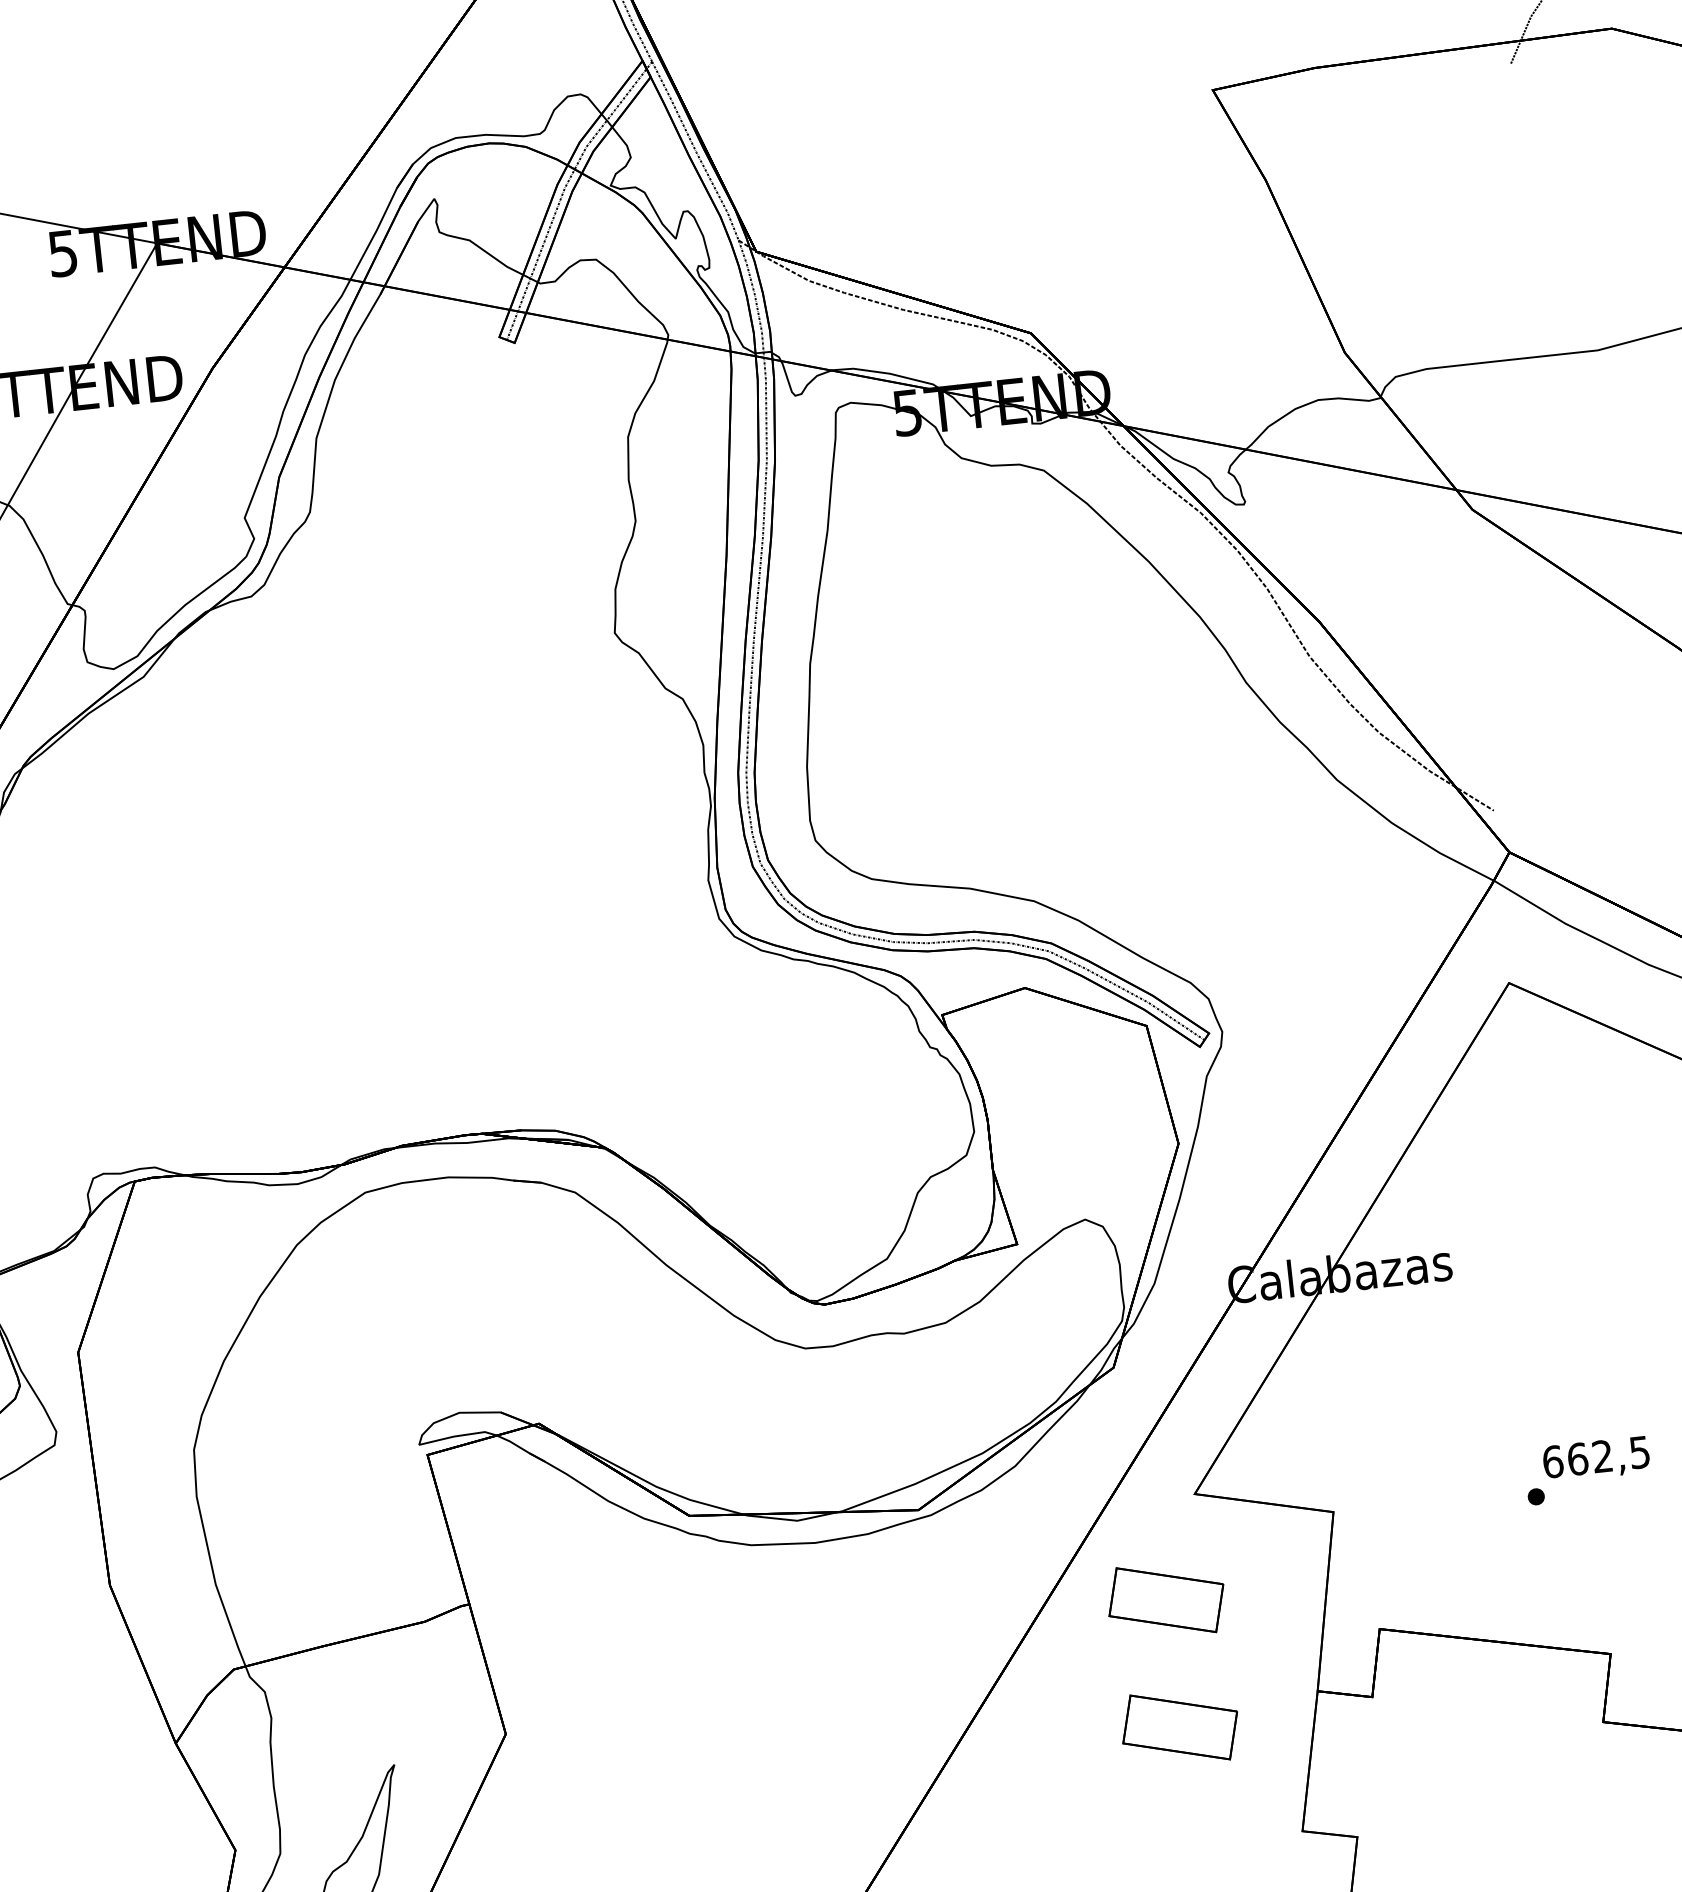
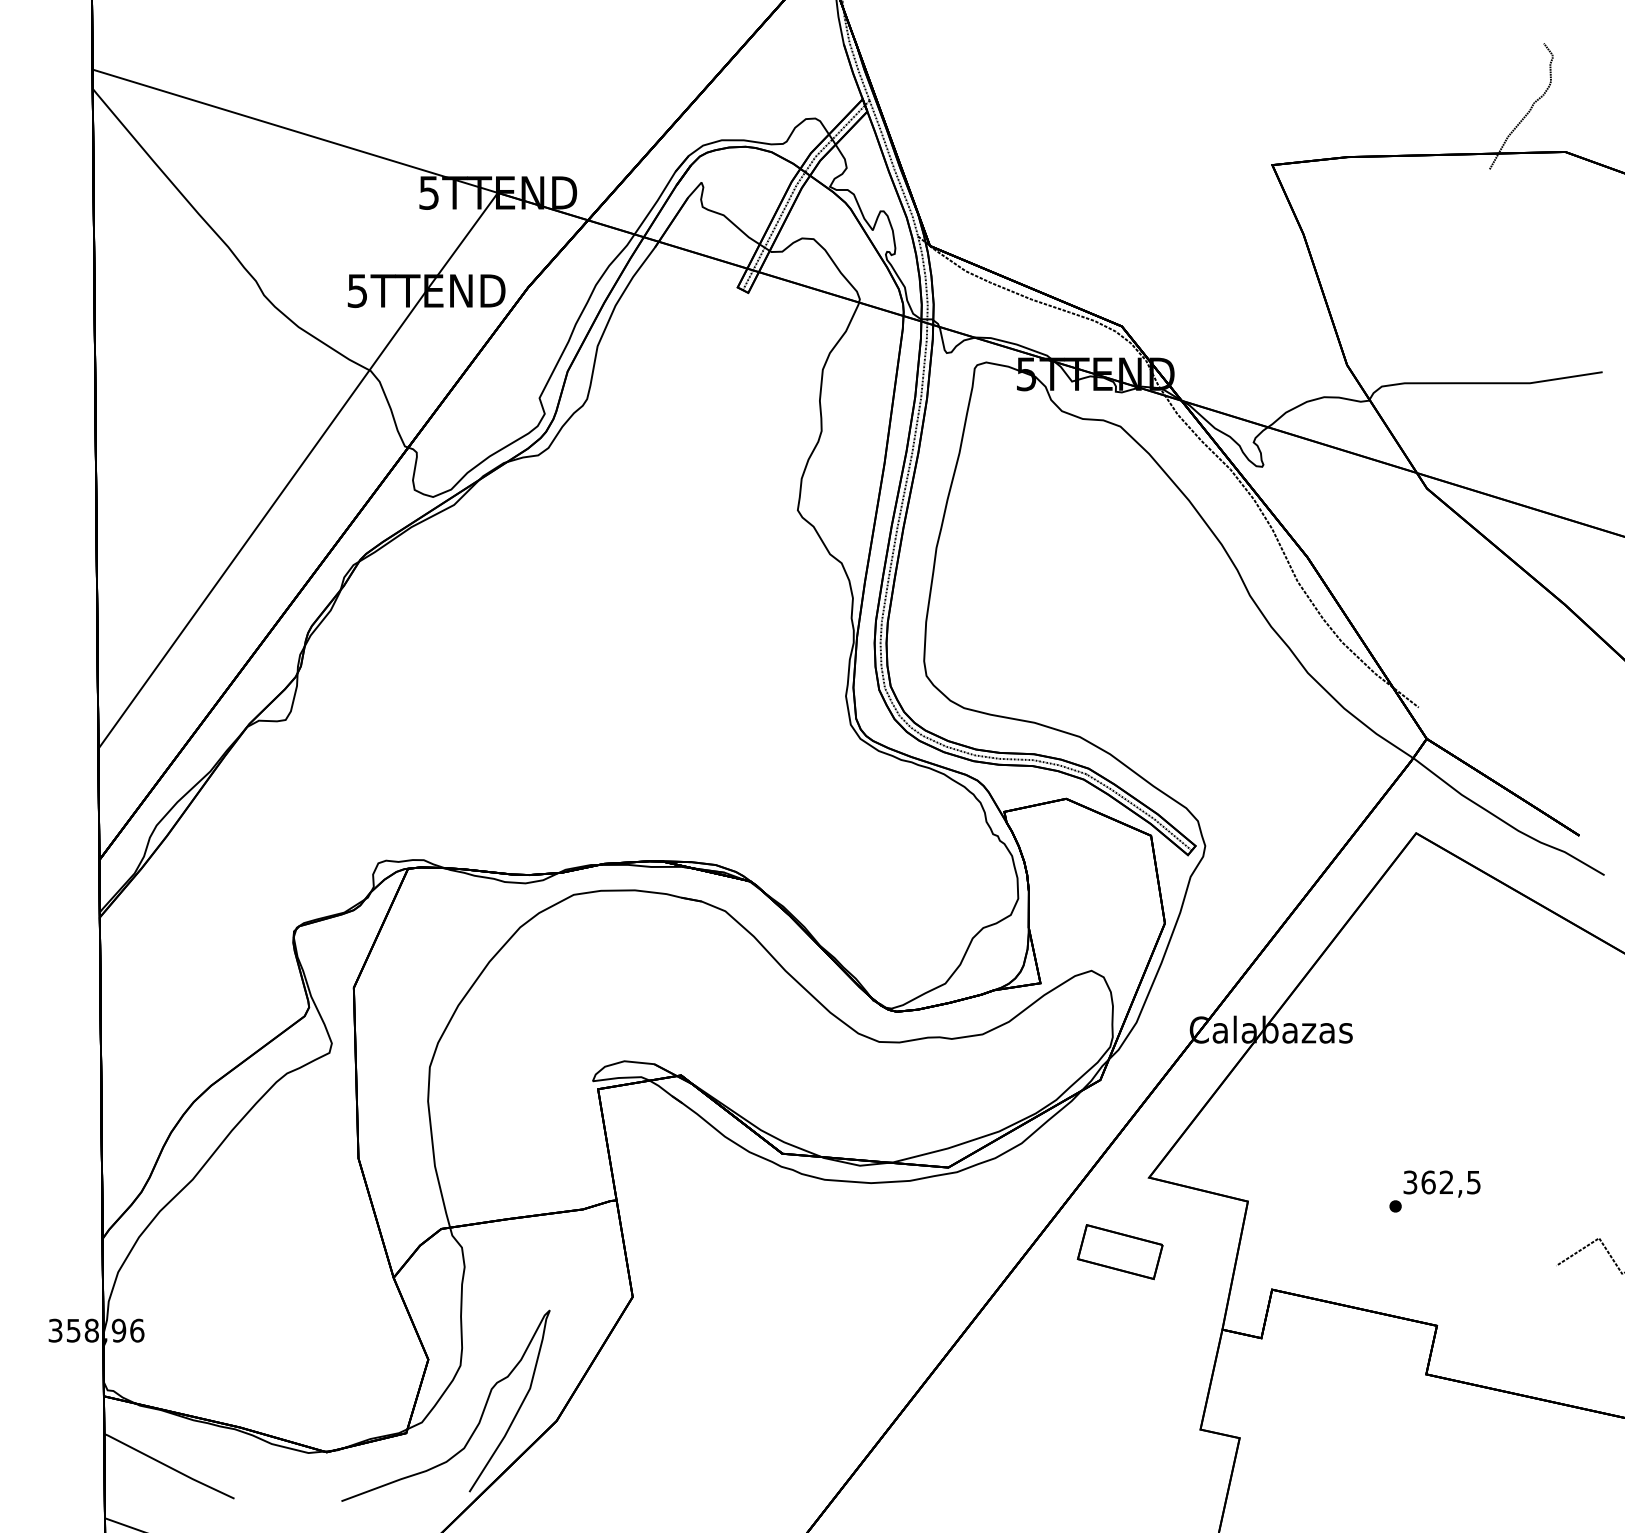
text: (1553, 1461) -> (1410, 1182), 662,5 -> 362,5
part: (1179, 1728) -> (1119, 1345), removed

